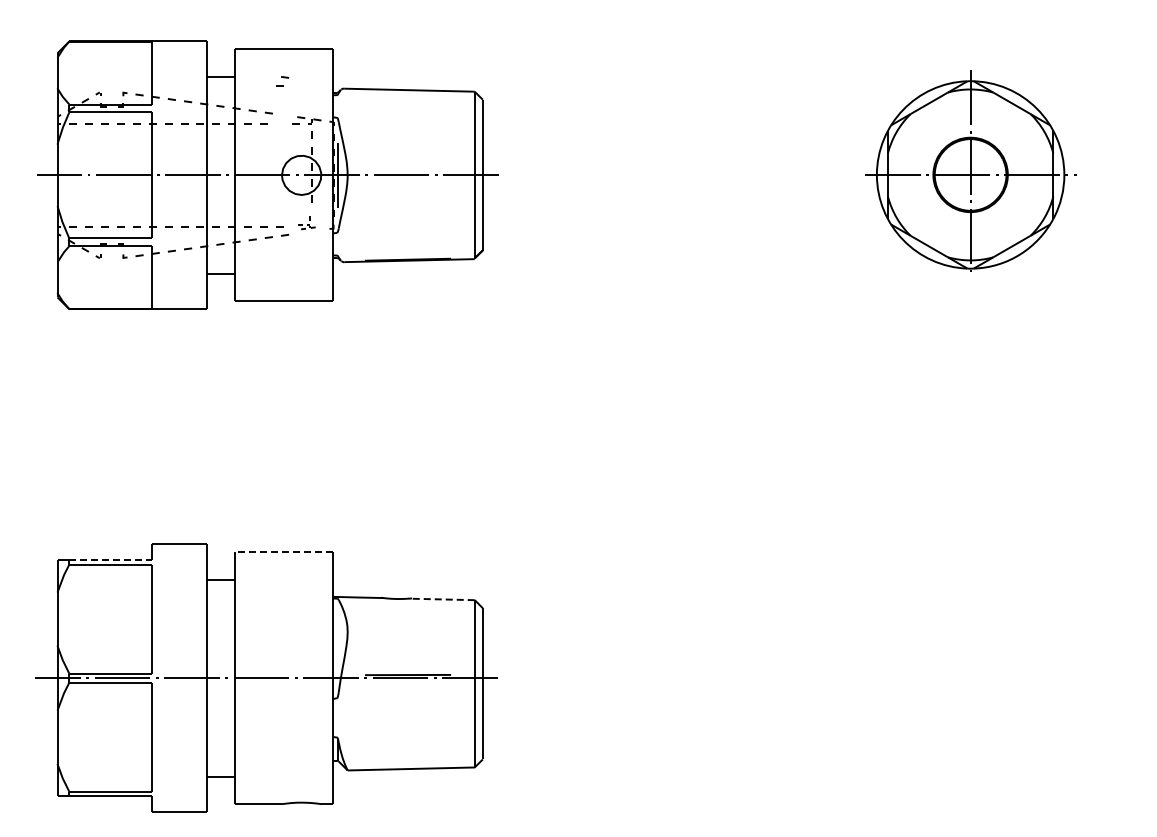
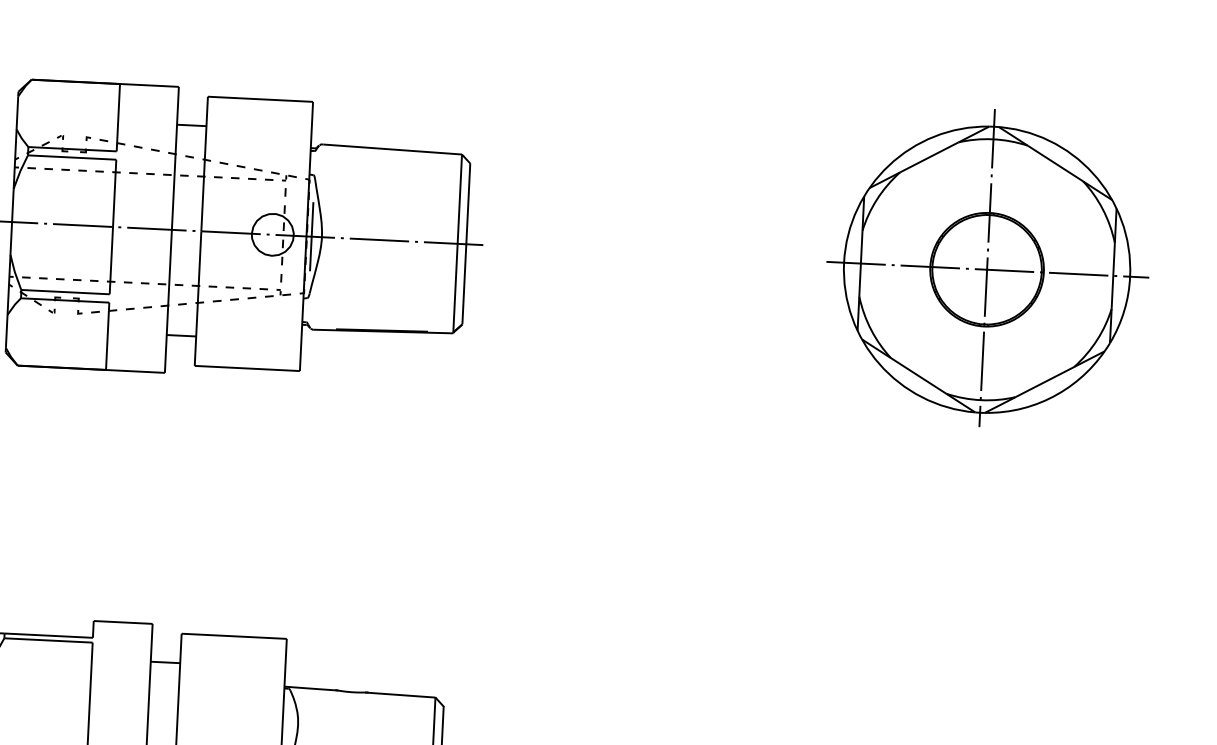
part: (282, 81) -> (255, 174), moved
part: (970, 173) -> (987, 267), size x1.43
part: (306, 222) -> (275, 285), size x1.67
line: (283, 552) -> (233, 636), dashed -> solid
line: (111, 560) -> (49, 636), dashed -> solid
line: (441, 599) -> (399, 695), dashed -> solid

